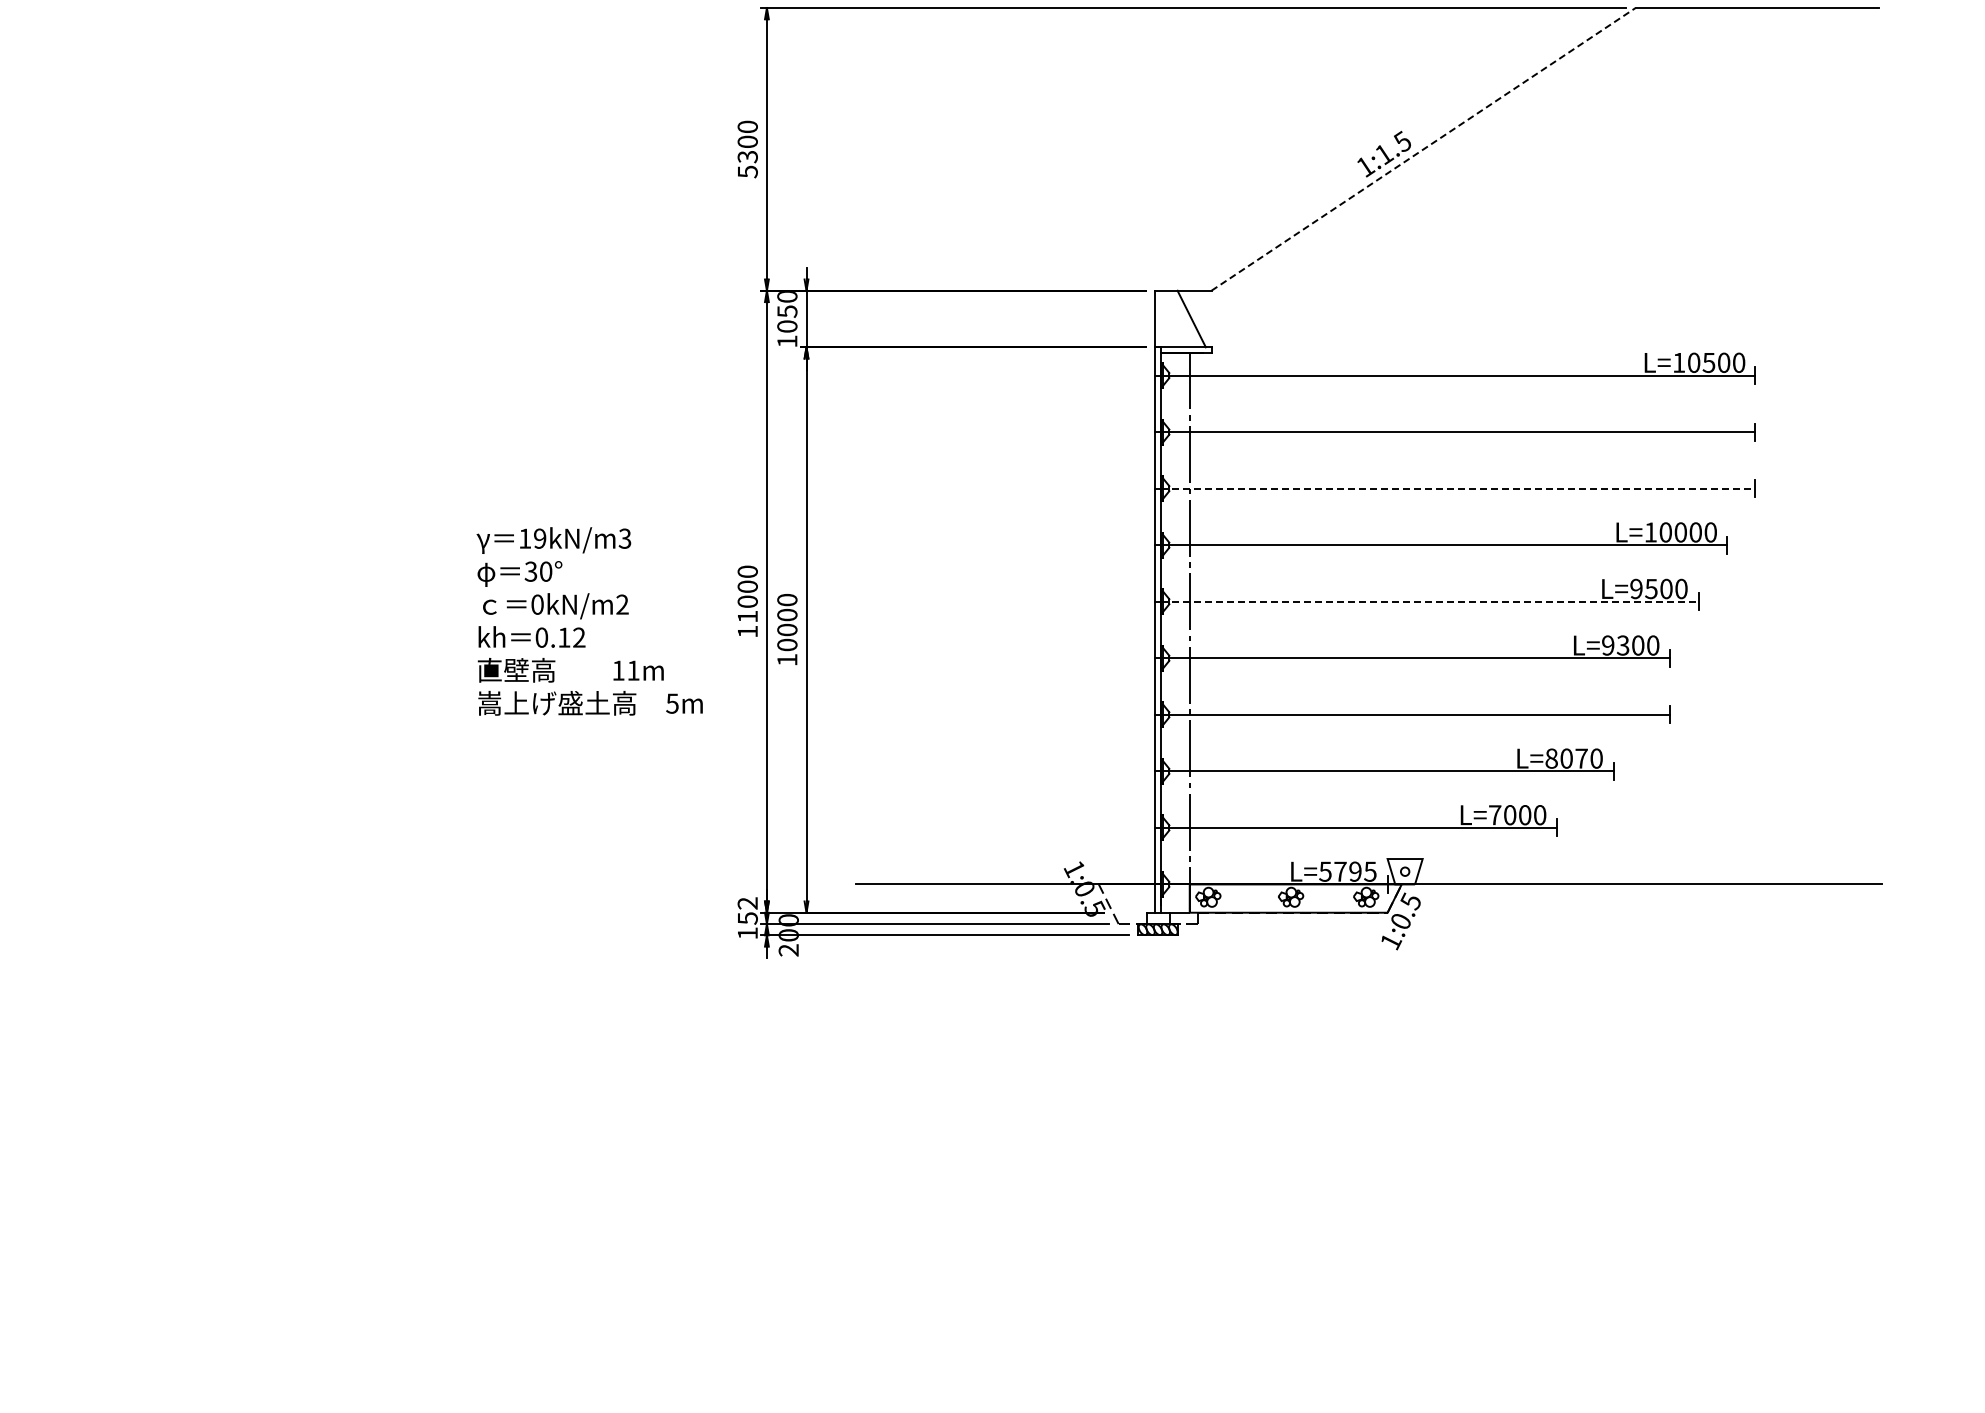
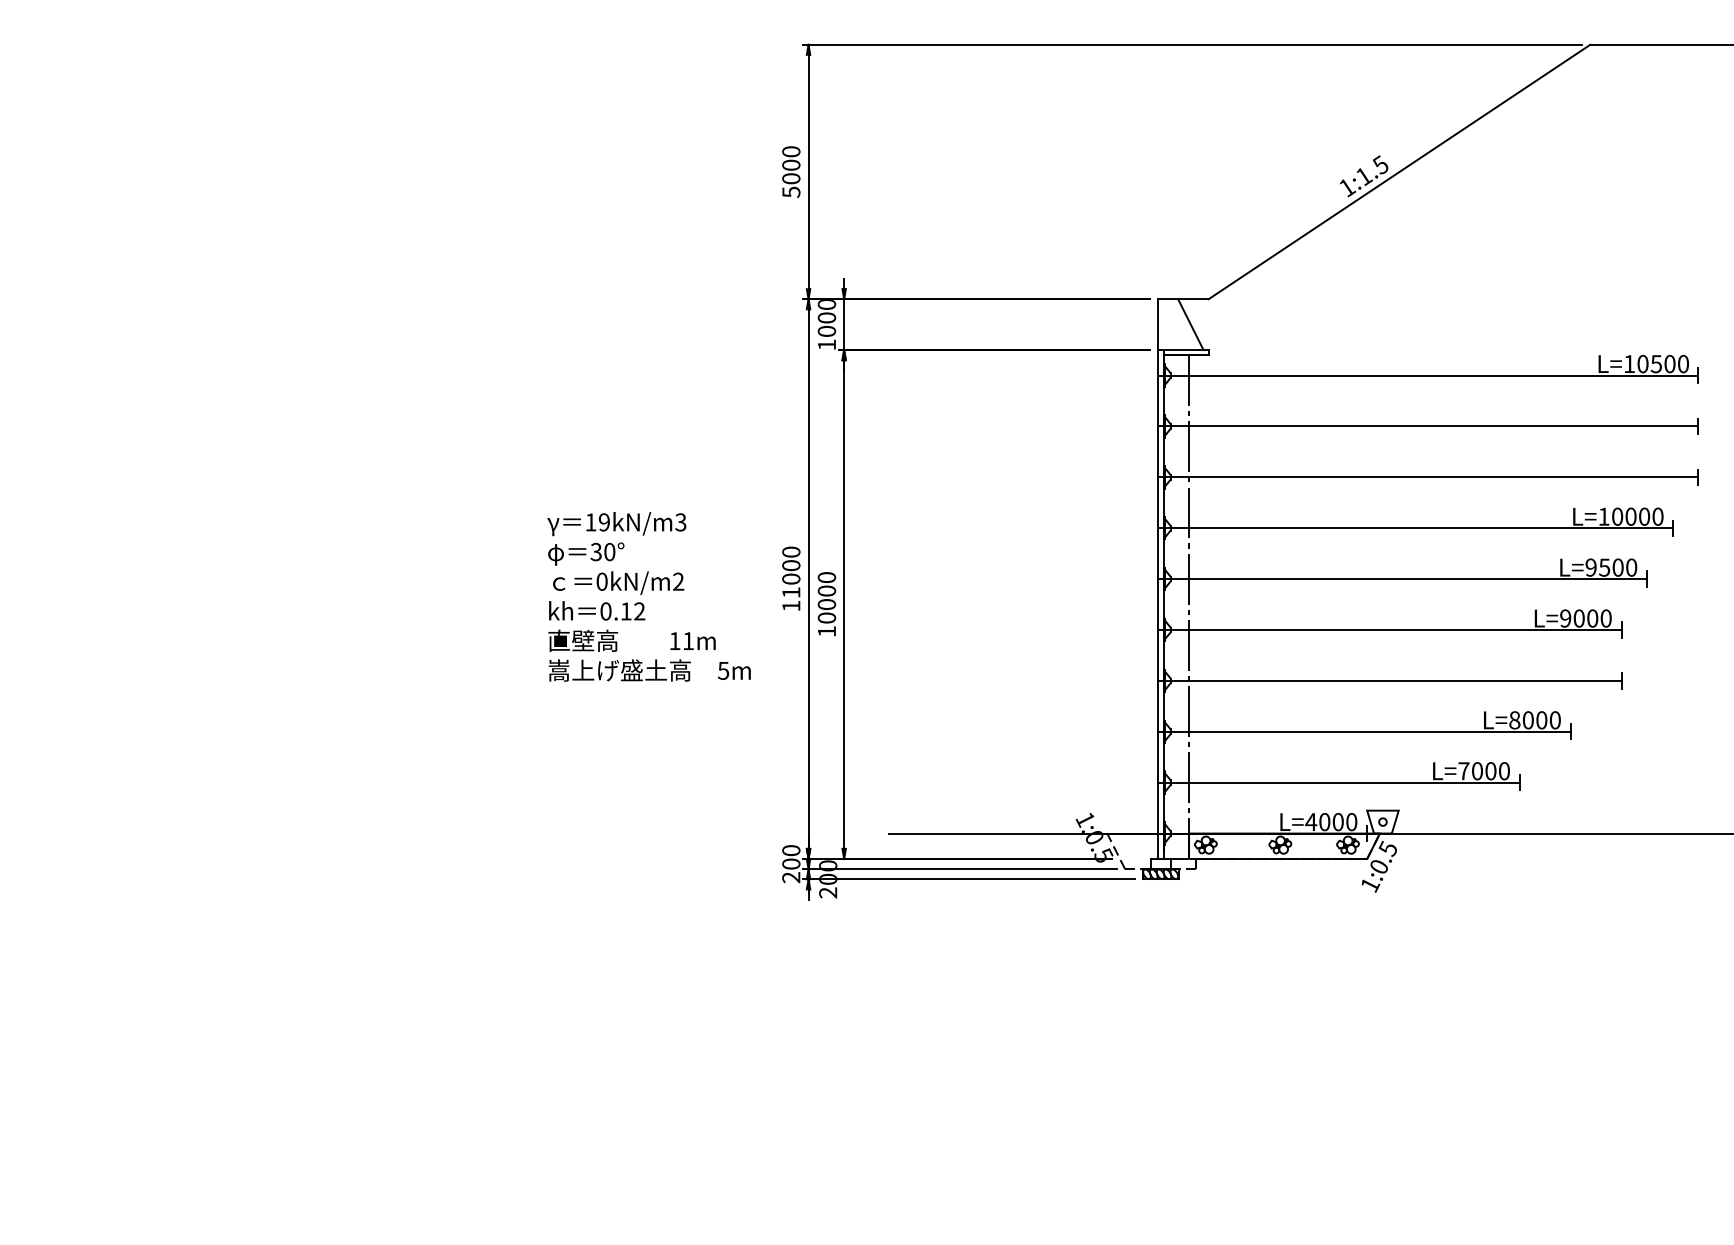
line: (1423, 149) -> (1399, 172), dashed -> solid
text: (747, 156) -> (791, 178), 5300 -> 5000
text: (787, 311) -> (827, 317), 1050 -> 1000
line: (1458, 488) -> (1430, 477), dashed -> solid
line: (1430, 601) -> (1405, 578), dashed -> solid
text: (1622, 645) -> (1578, 618), L=9300 -> L=9000
text: (1581, 758) -> (1541, 720), L=8070 -> L=8000
text: (1347, 871) -> (1331, 821), L=5795 -> L=4000
text: (747, 918) -> (791, 864), 152 -> 200

